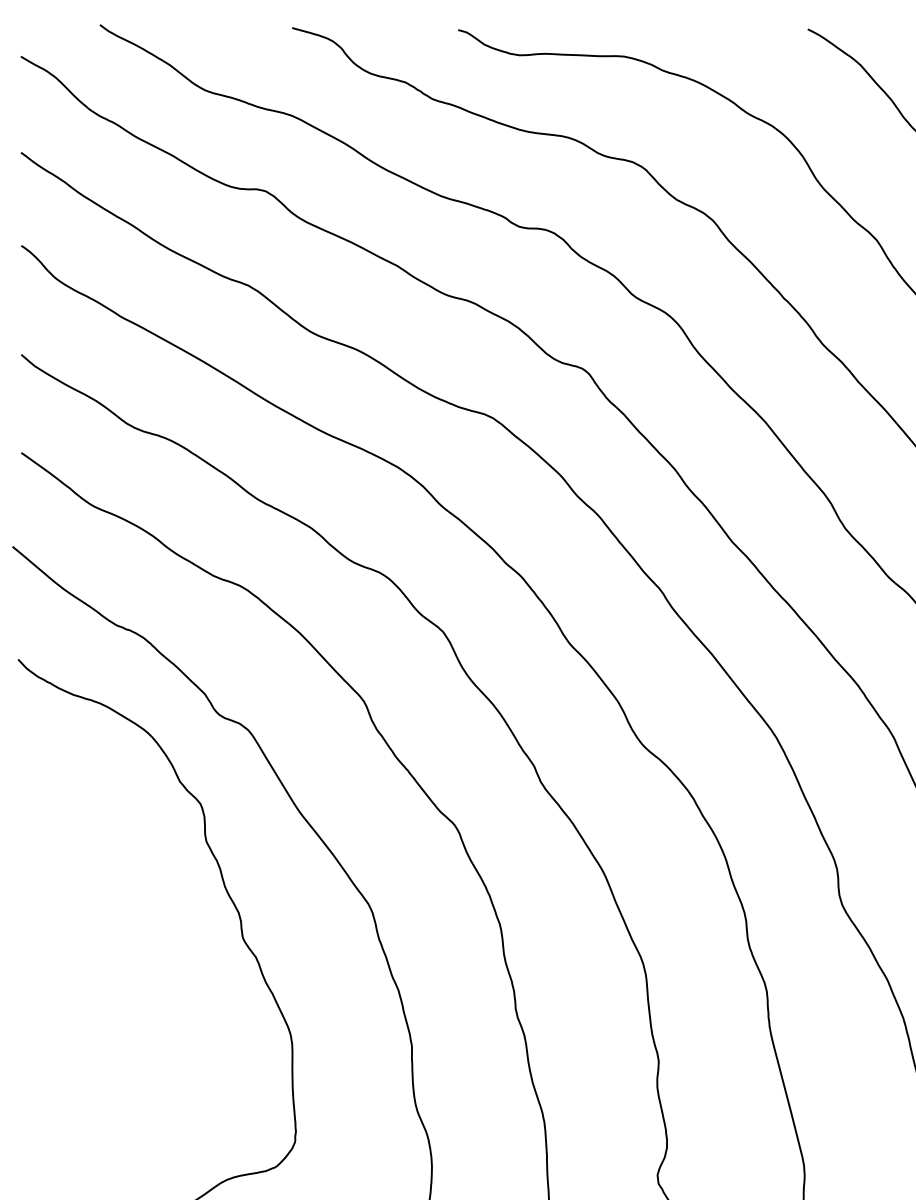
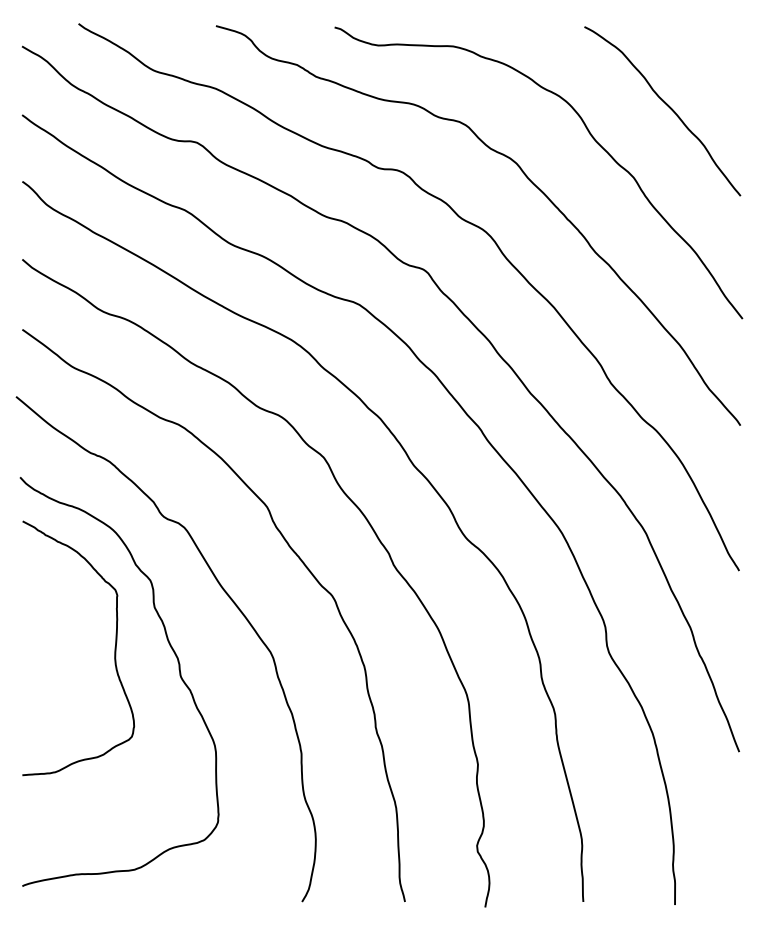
curve: (150, 898) -> (114, 648), added

